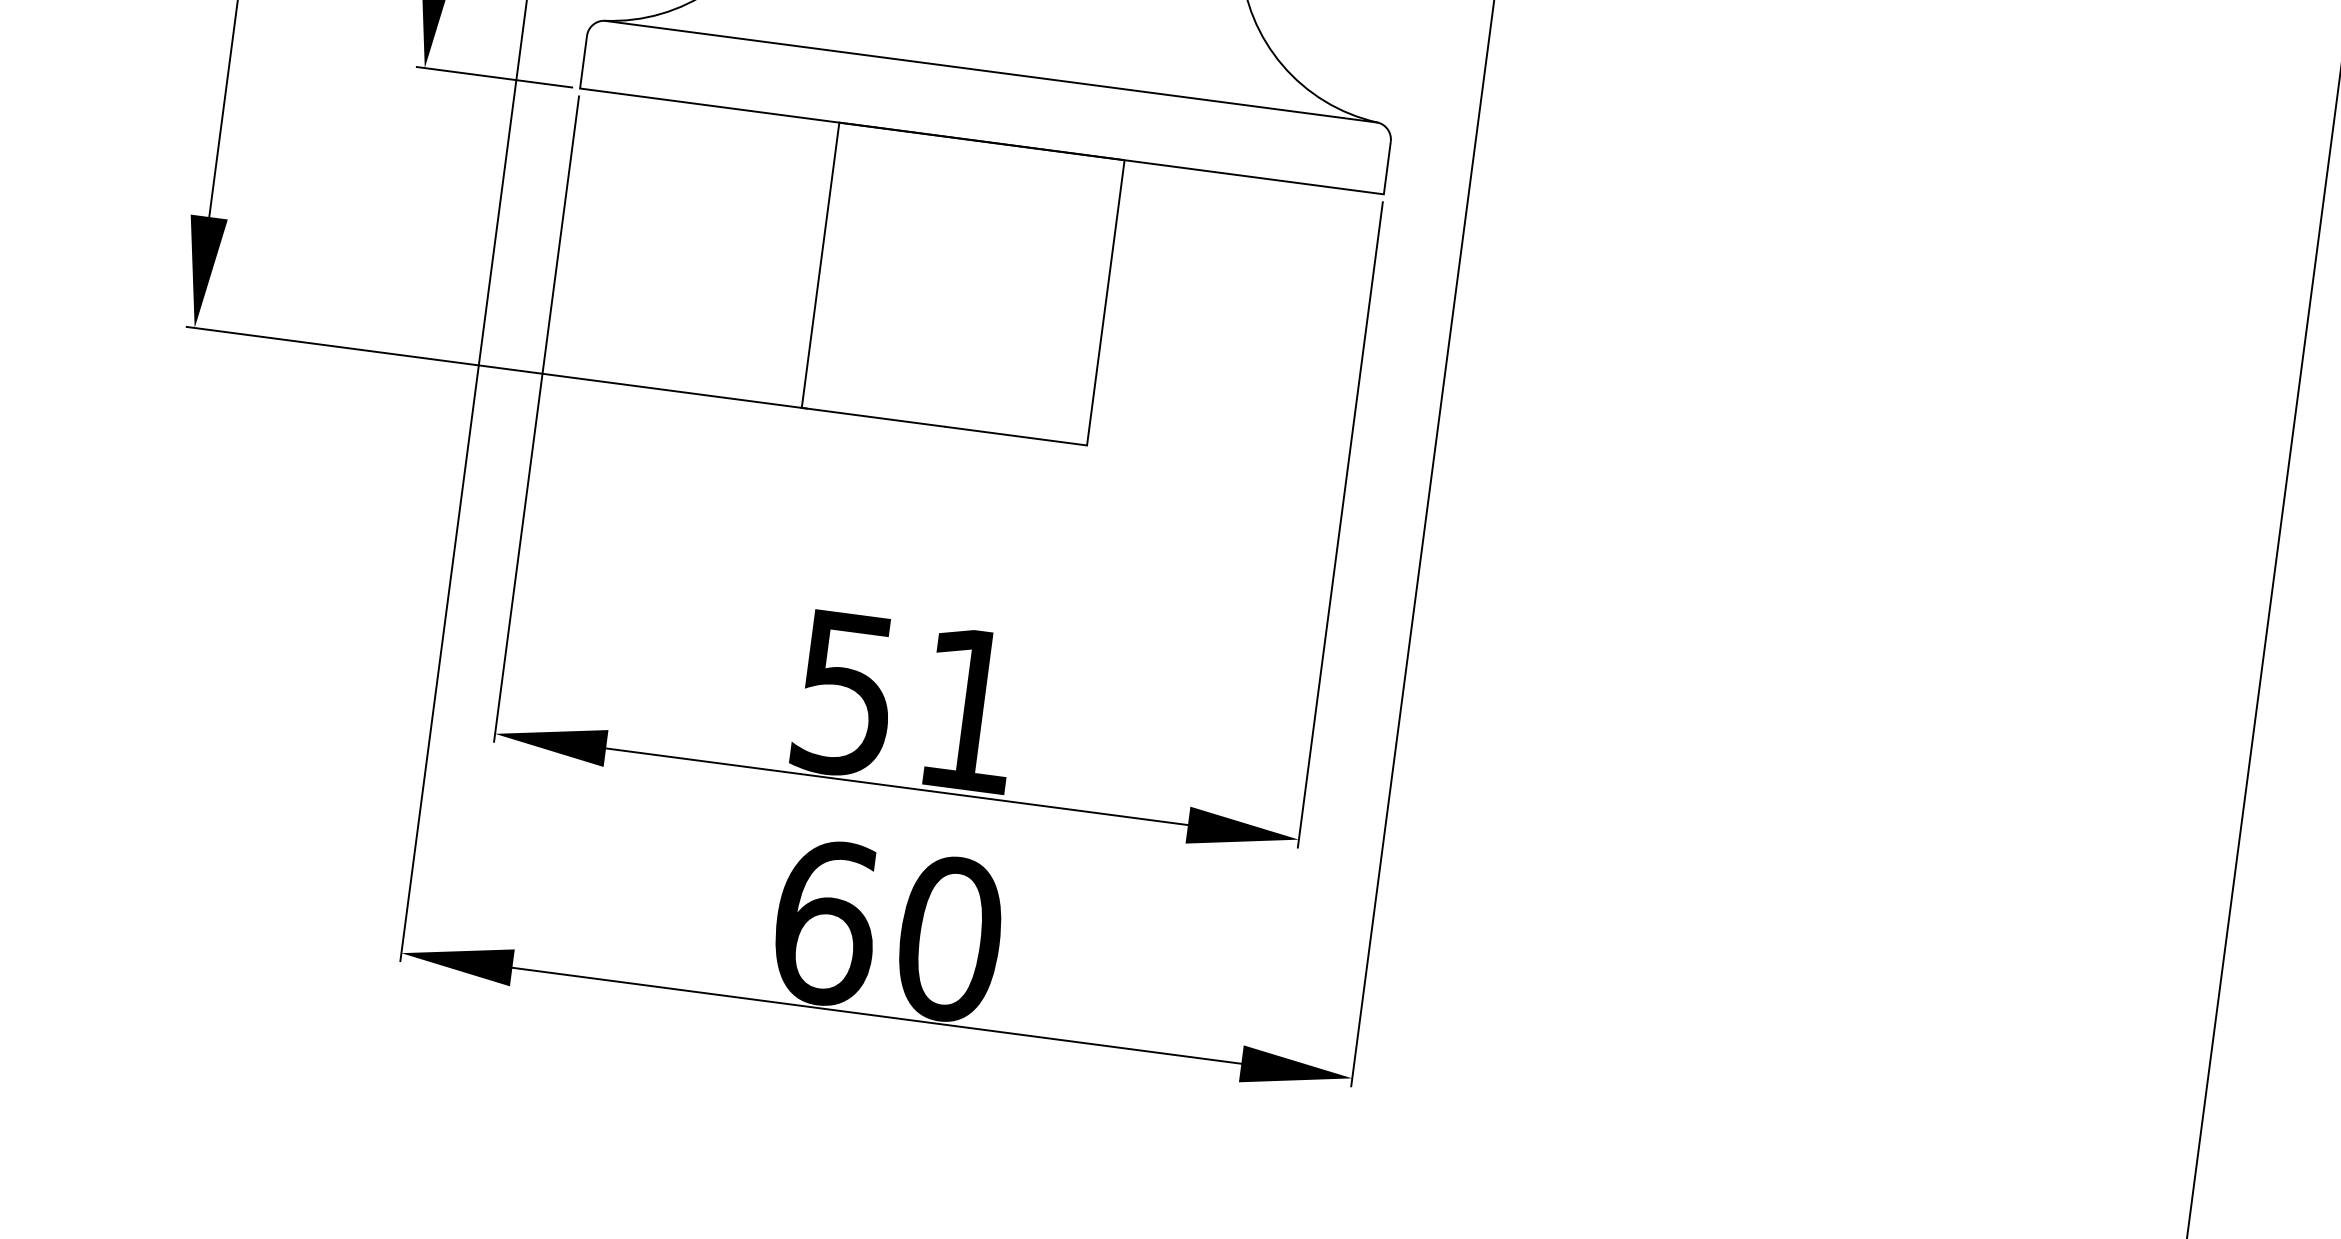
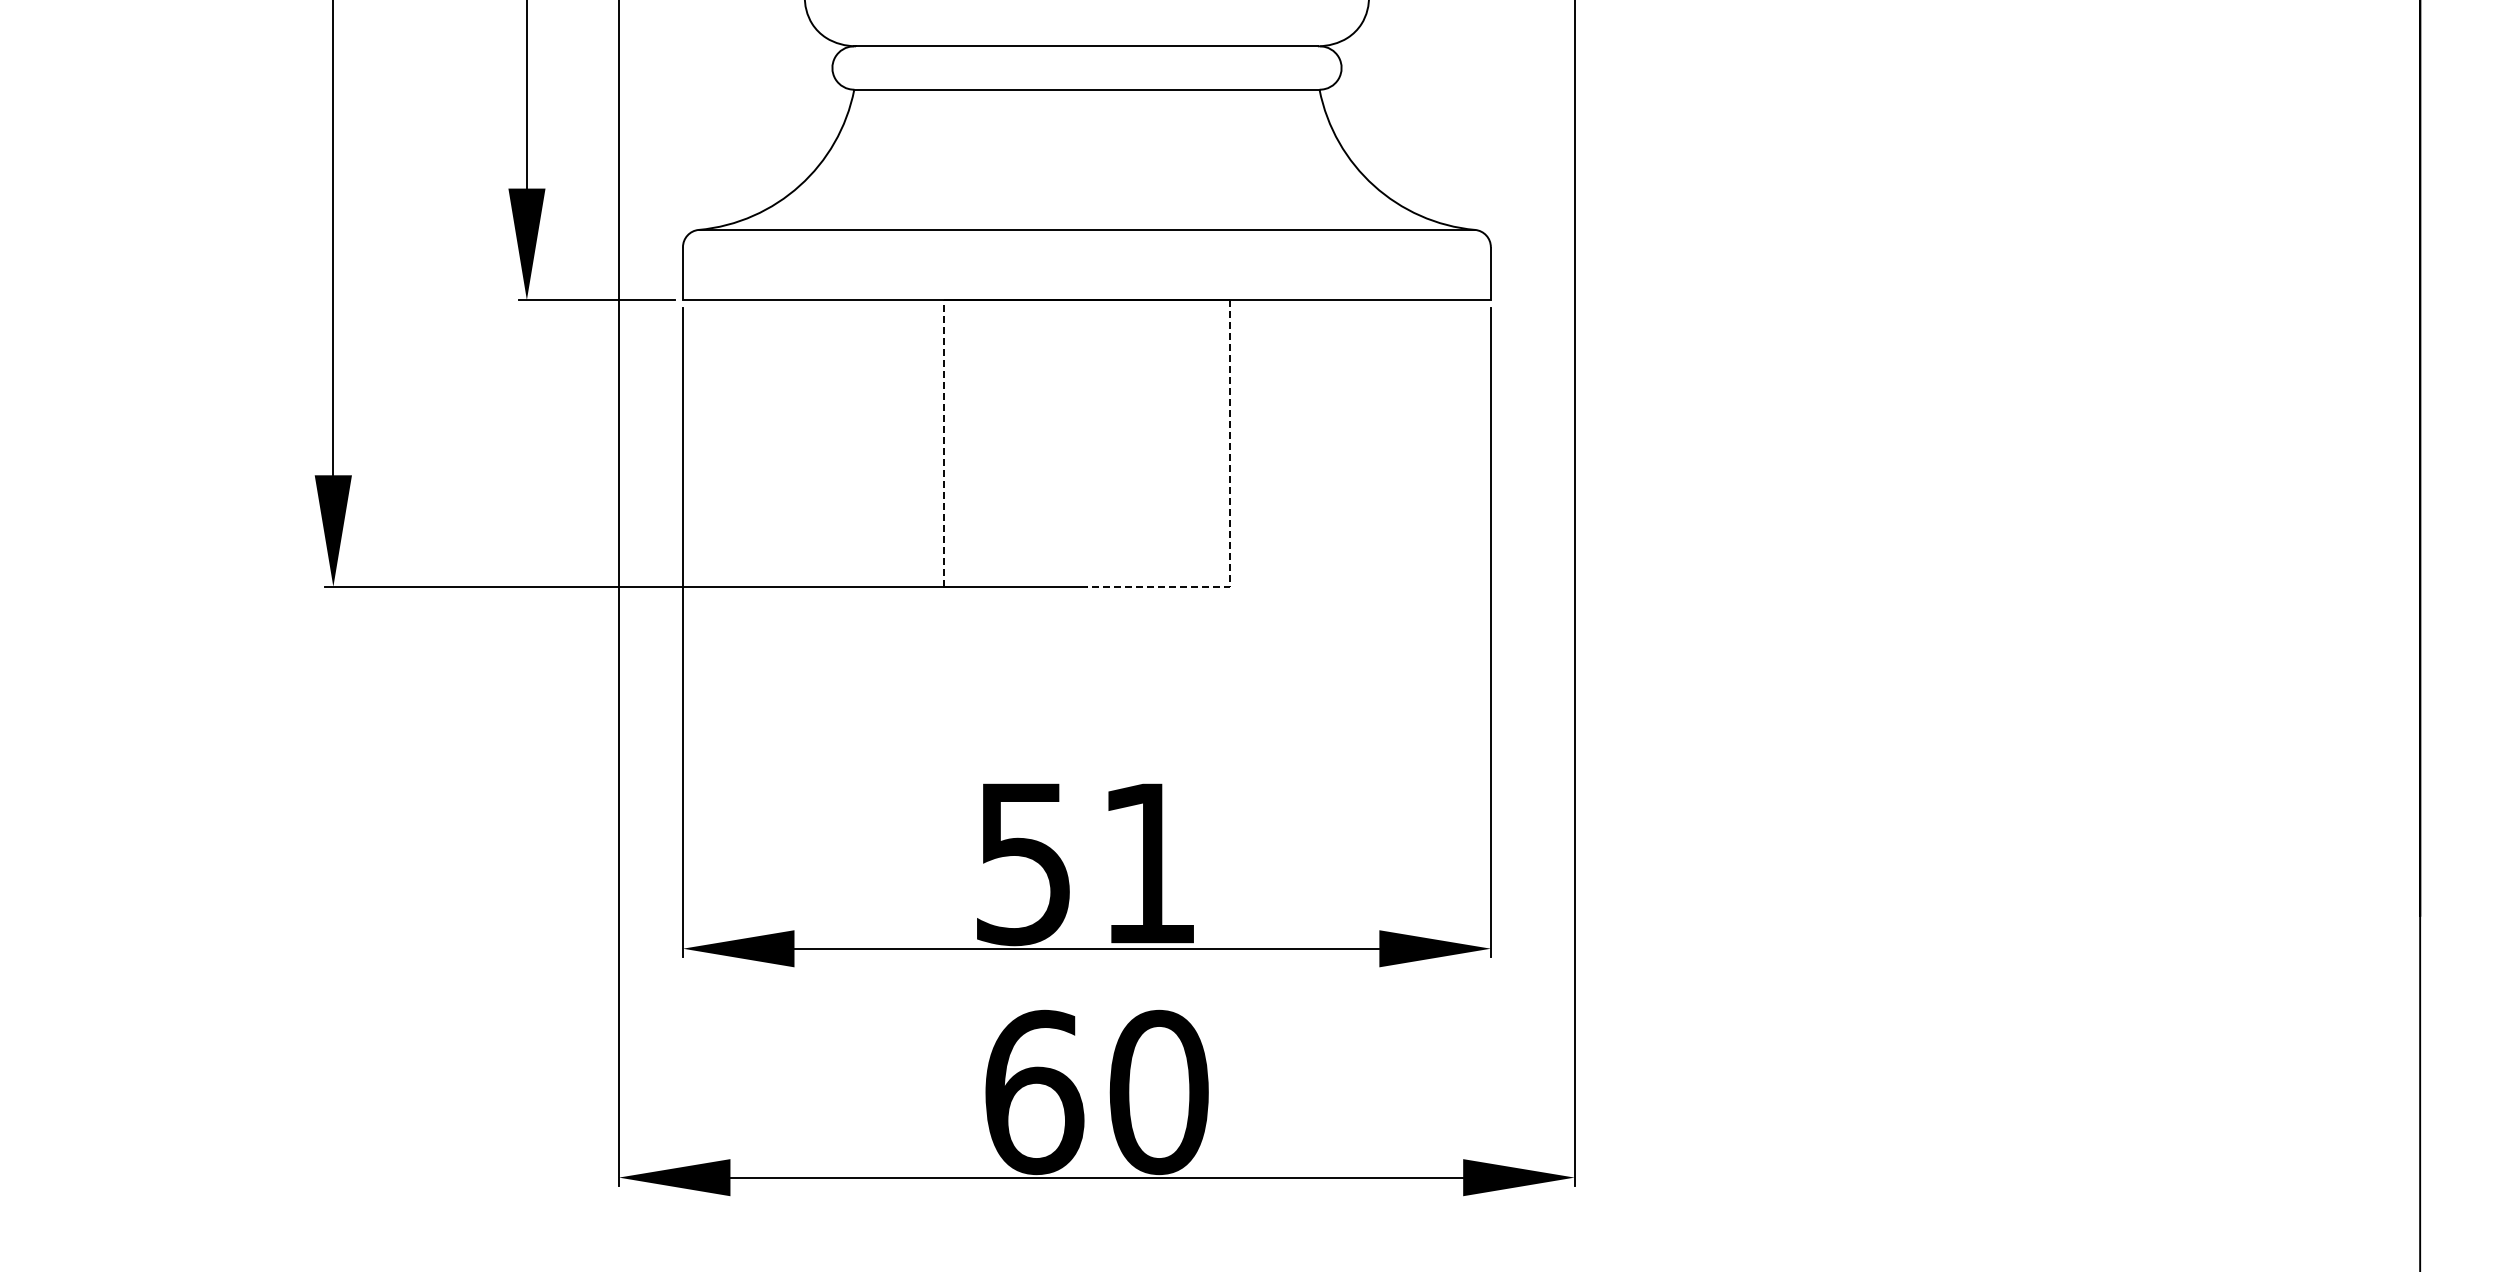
line: (820, 264) -> (943, 442), solid -> dashed
line: (1096, 374) -> (1230, 515), solid -> dashed

